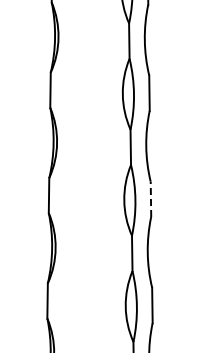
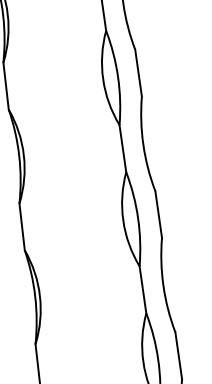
line: (150, 199) -> (158, 214), dashed -> solid

